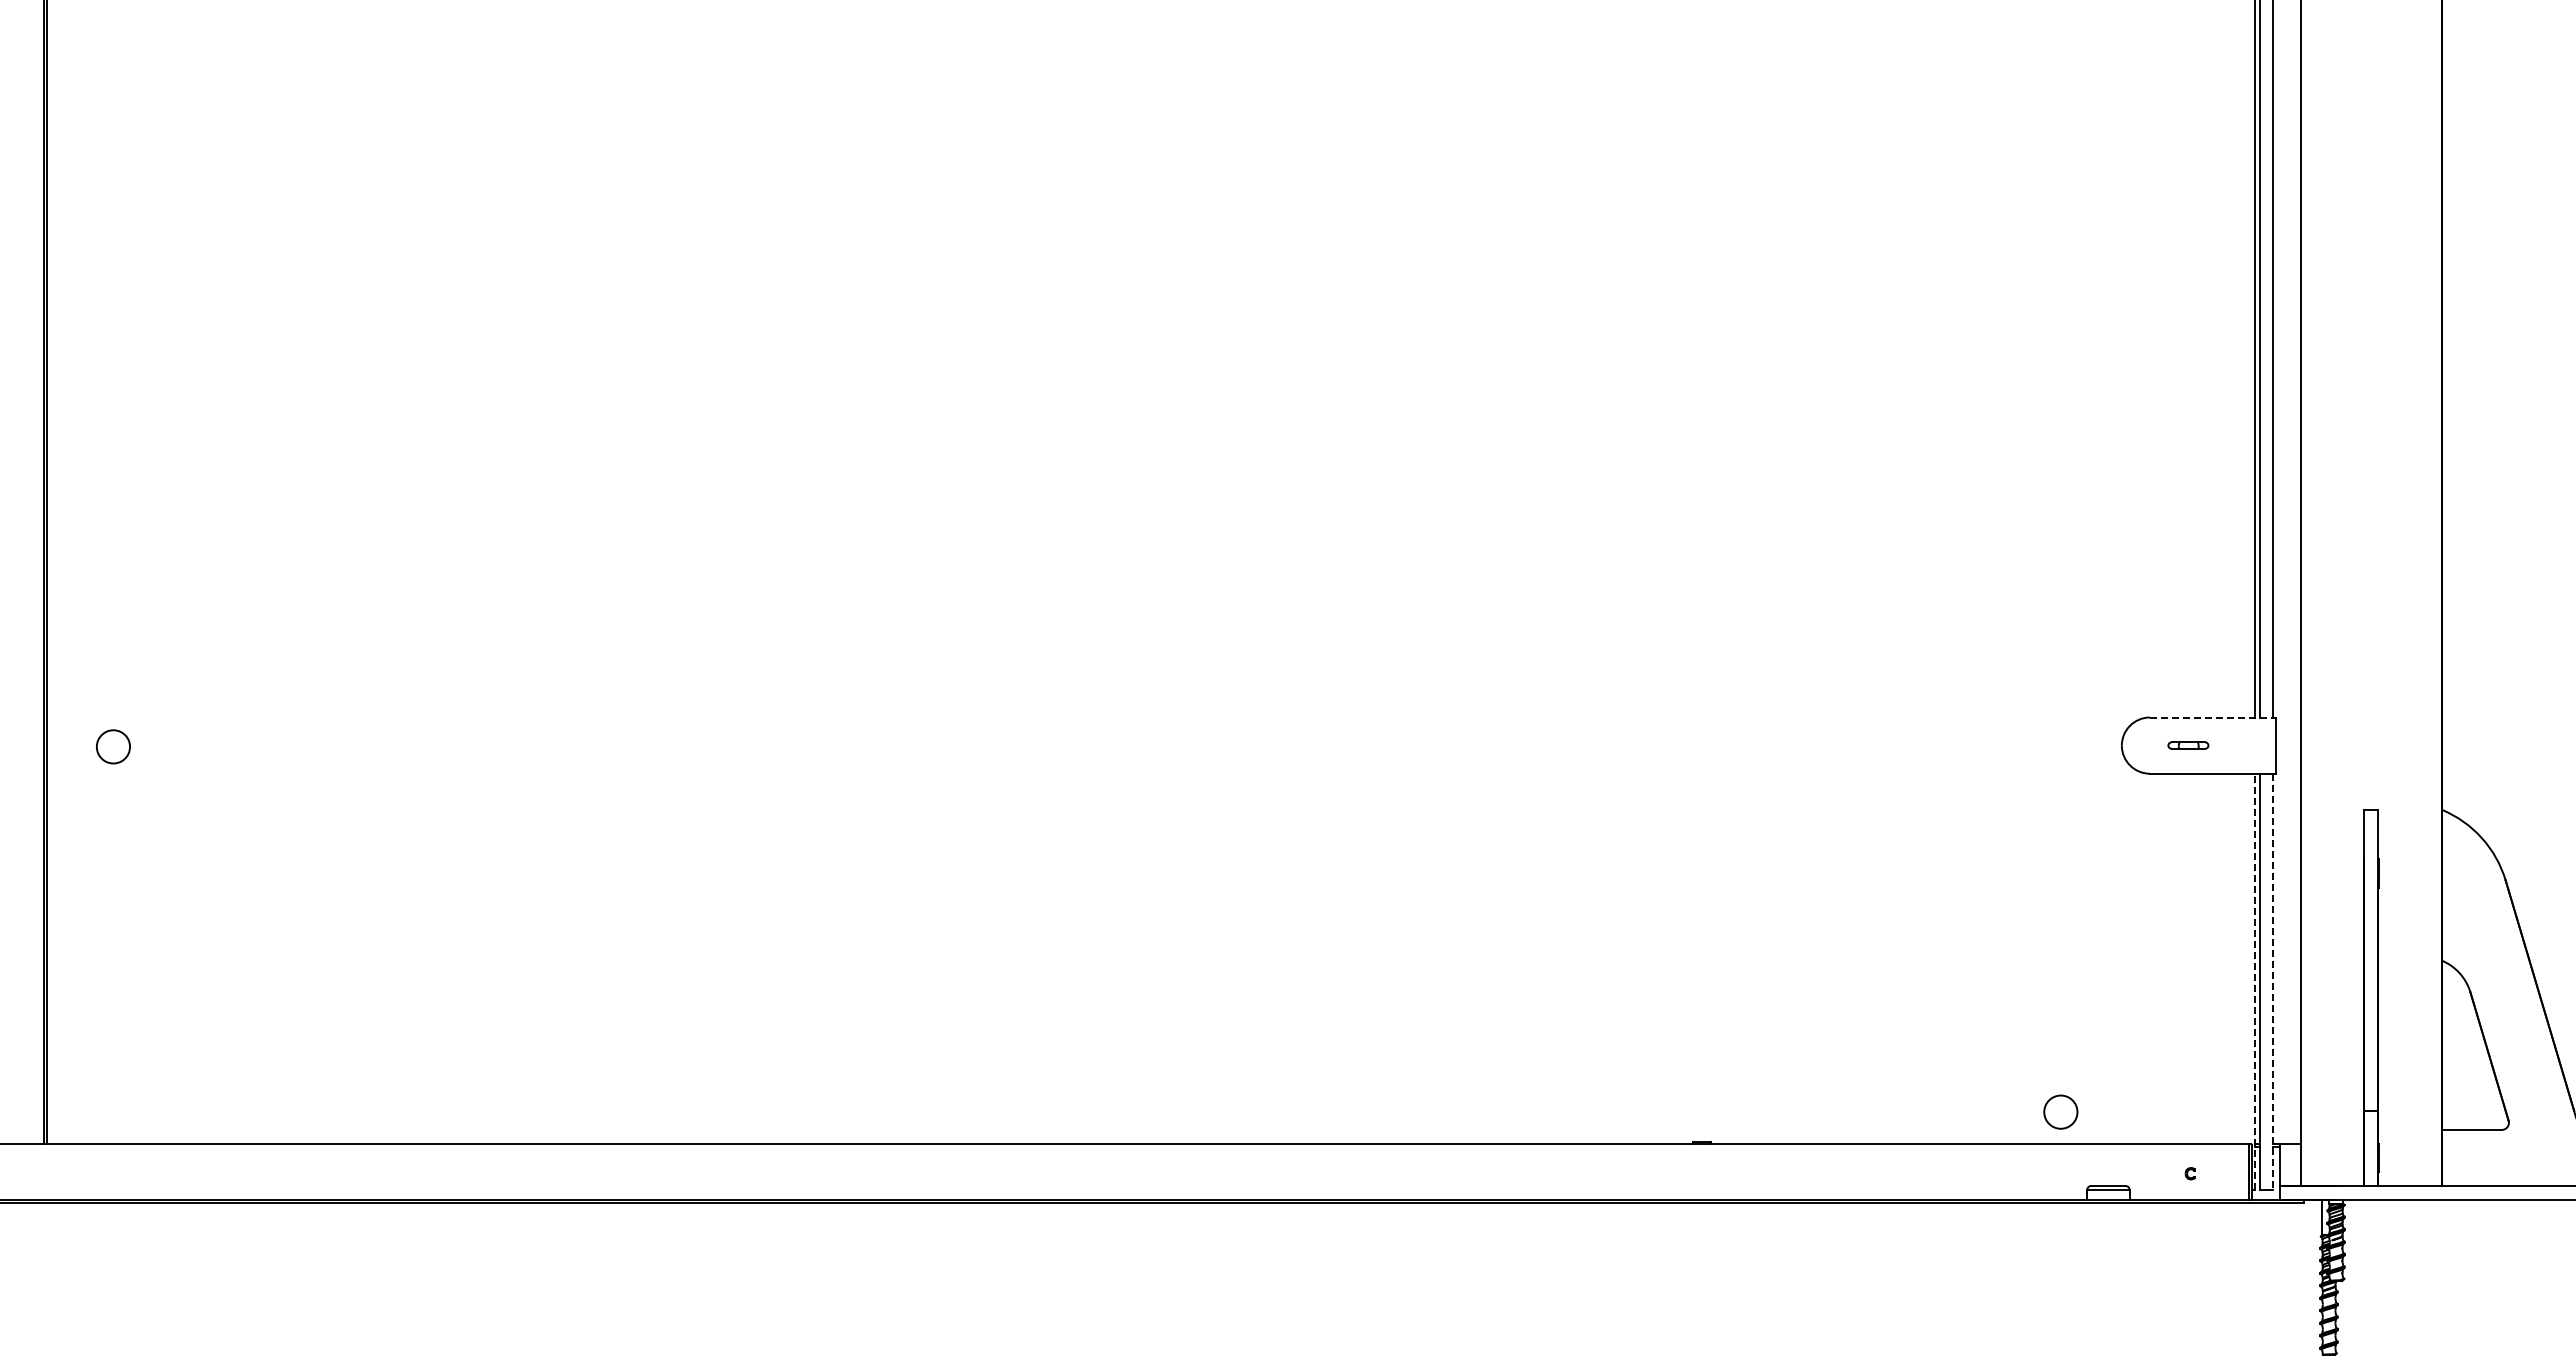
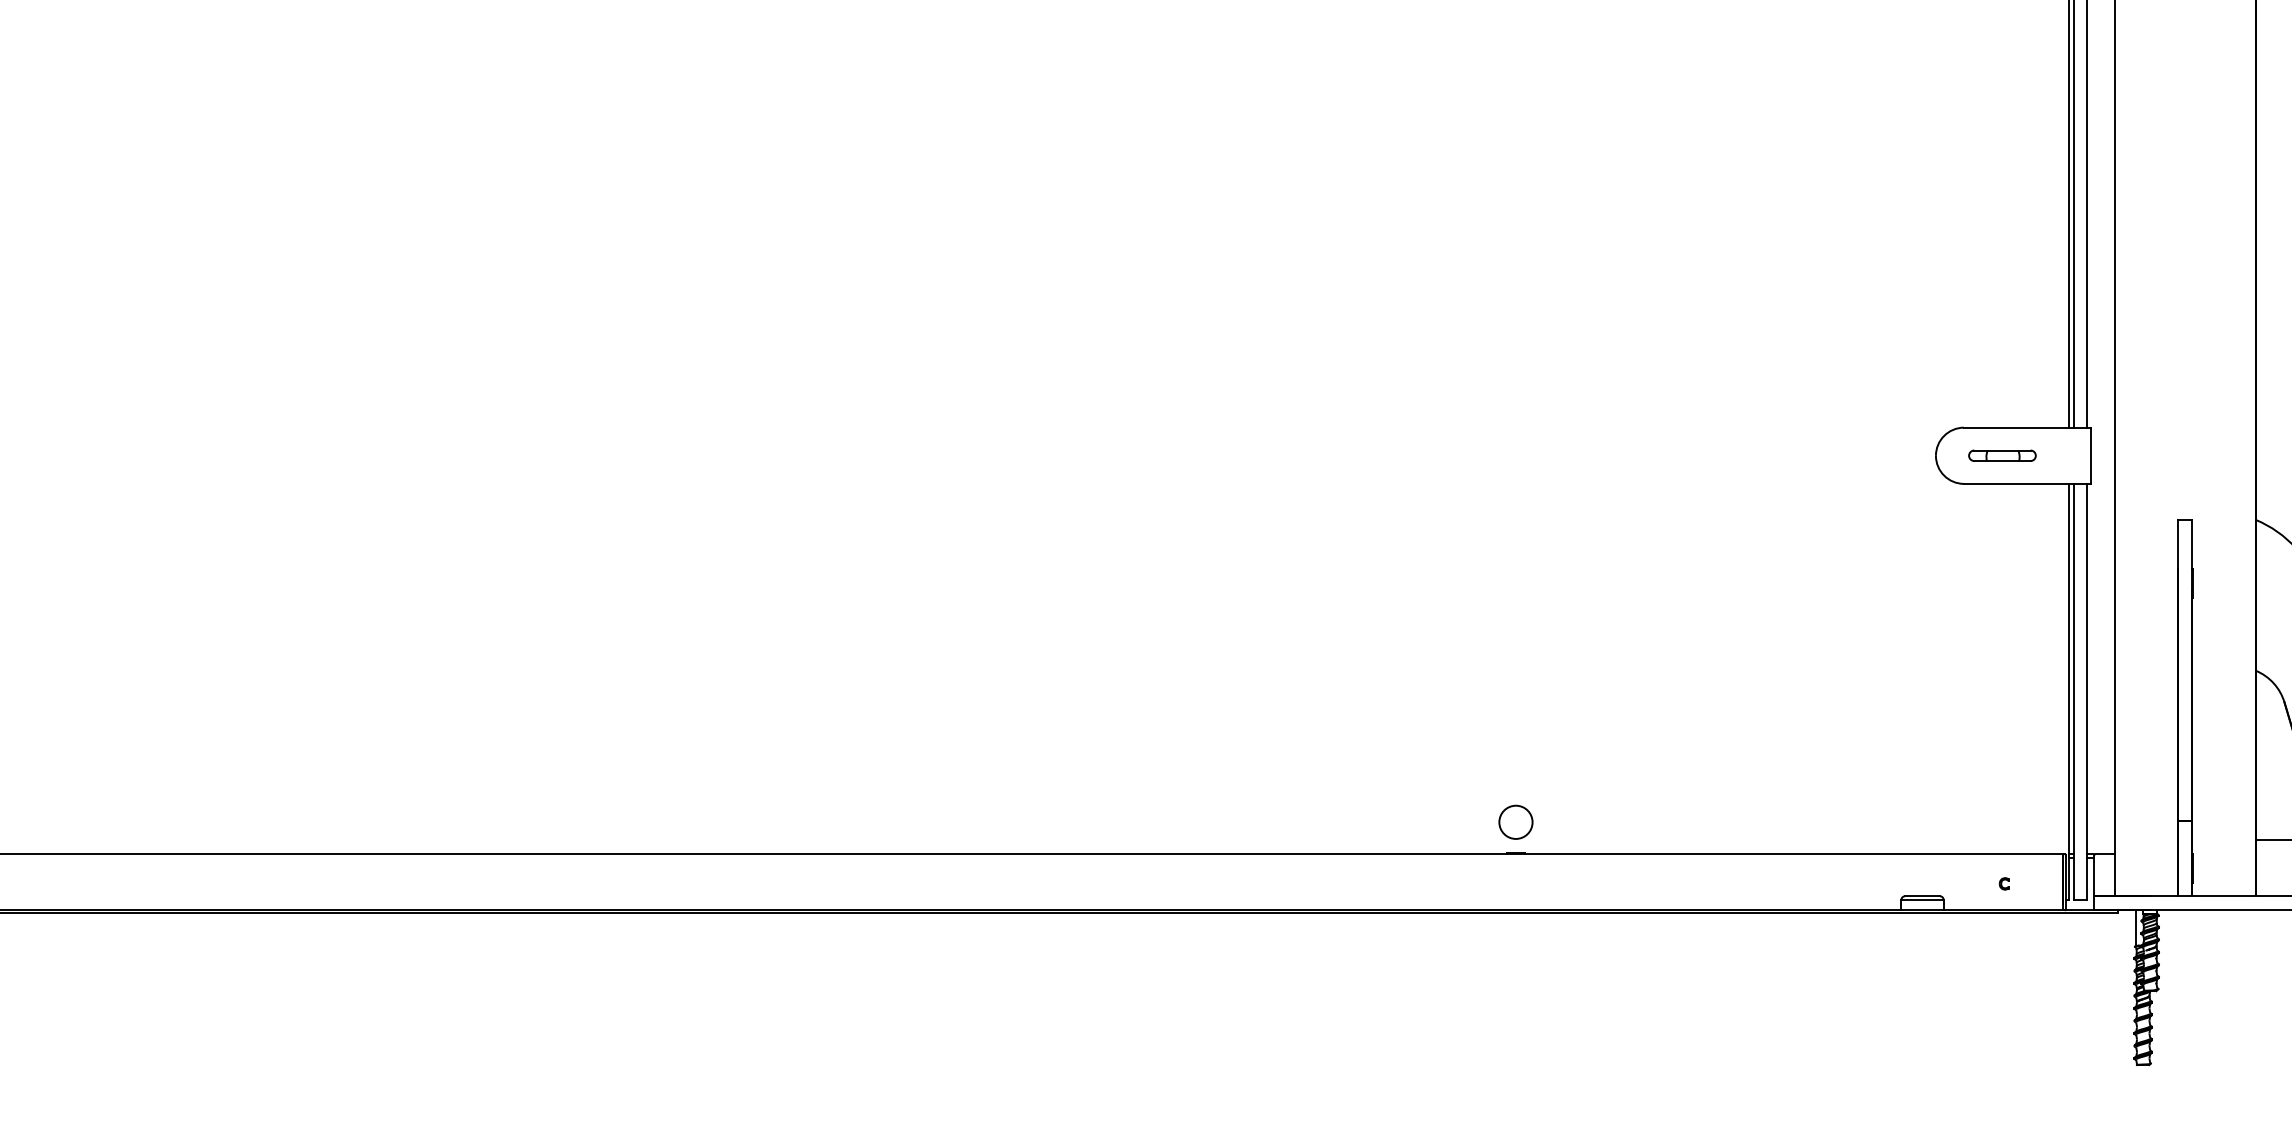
line: (2211, 717) -> (2025, 427), dashed -> solid
part: (2188, 745) -> (2002, 455), size x1.67
line: (2255, 981) -> (2069, 691), dashed -> solid
line: (2273, 981) -> (2087, 691), dashed -> solid
circle: (2060, 1111) -> (1515, 821), moved

